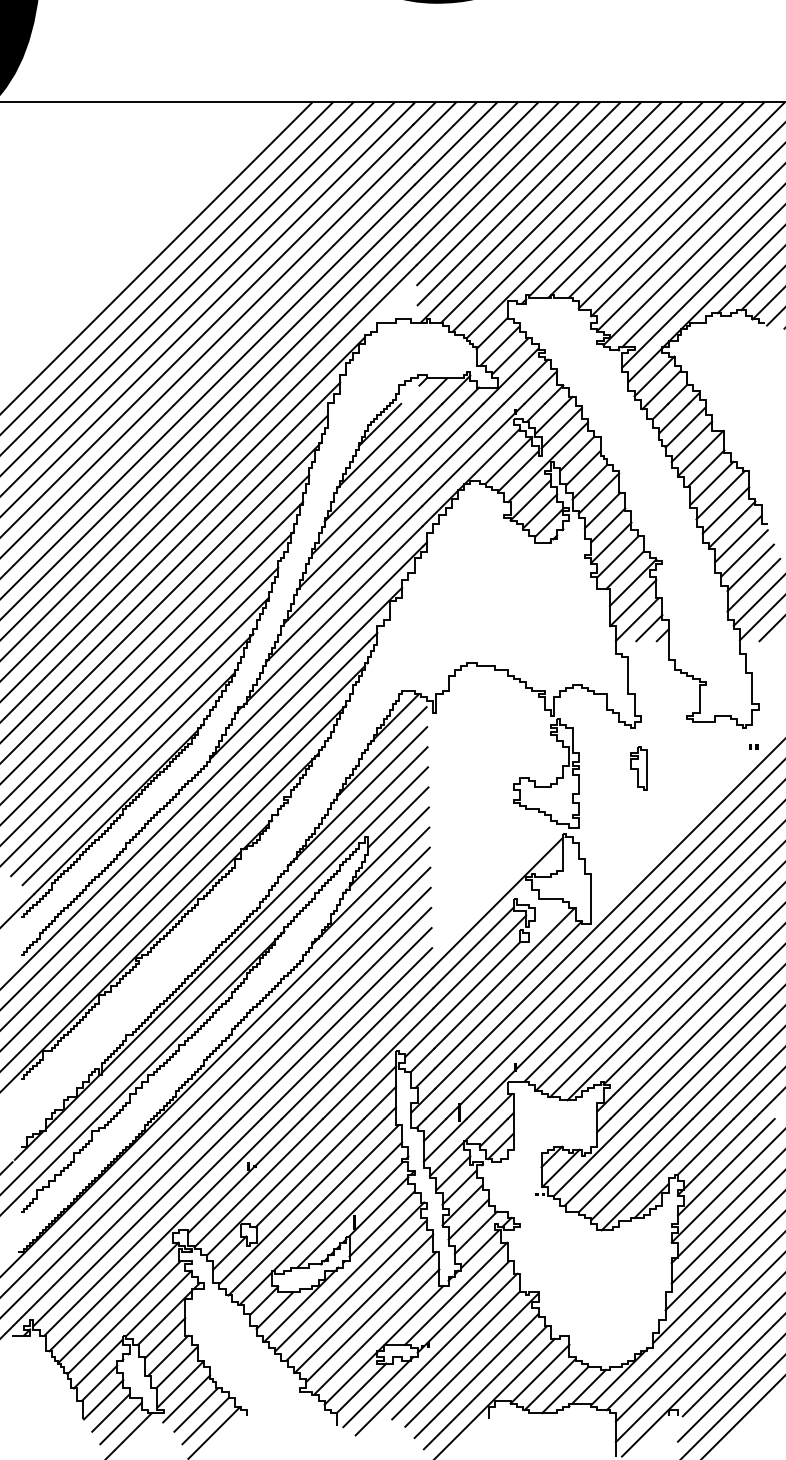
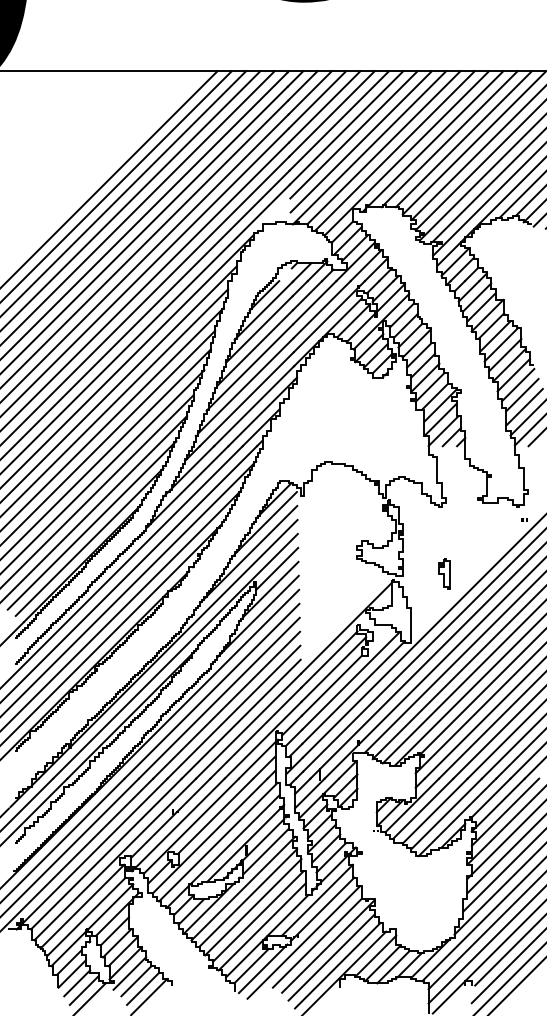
part: (638, 768) -> (444, 573), moved

